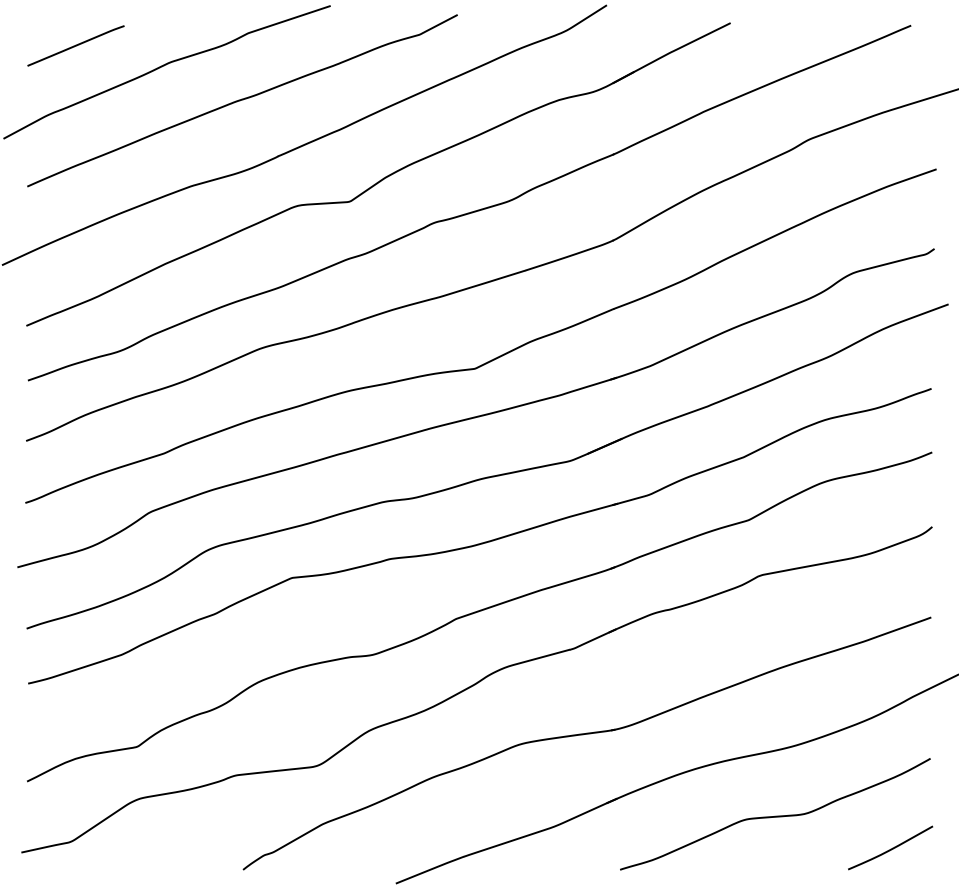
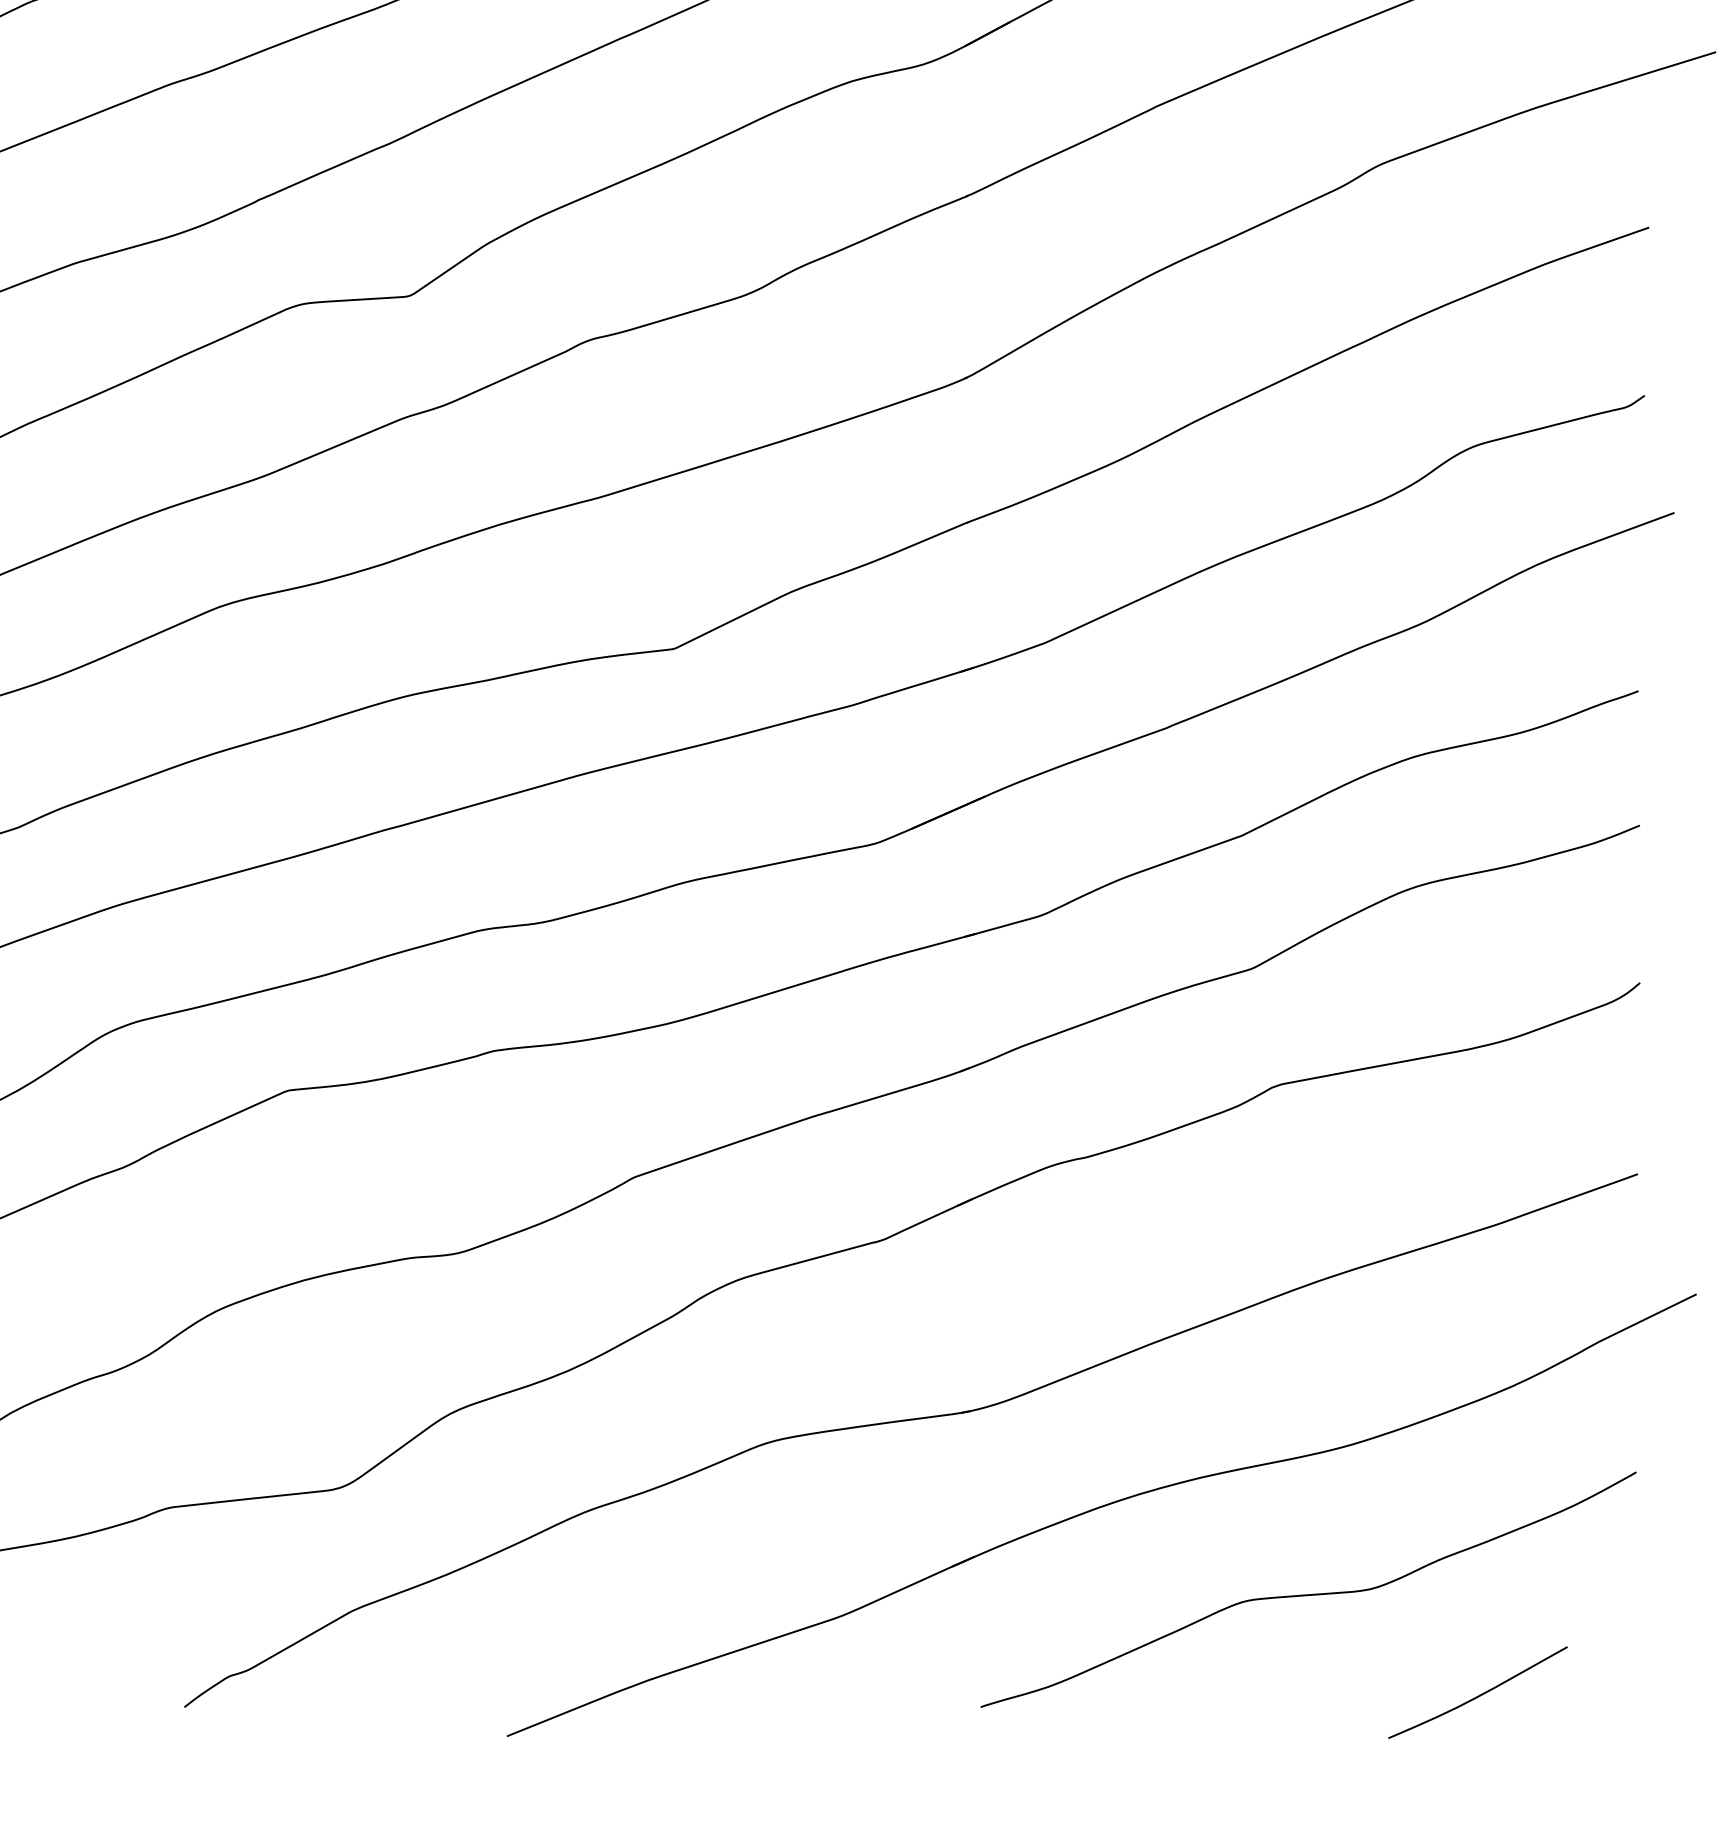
curve: (890, 848) -> (1477, 1693), moved

